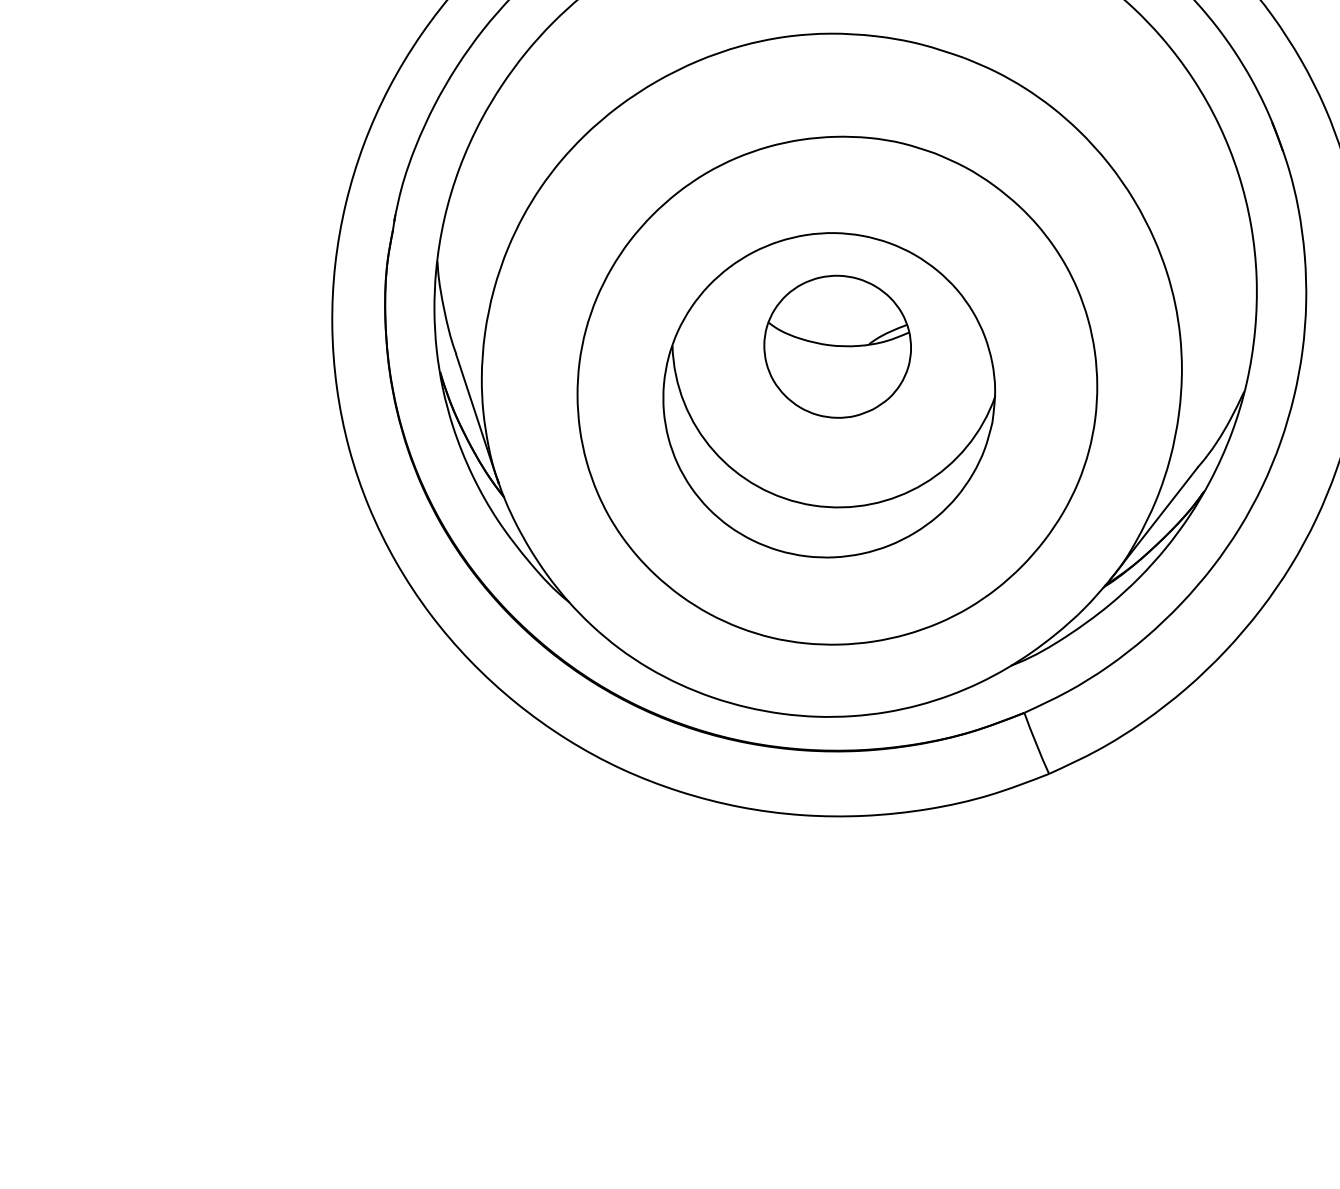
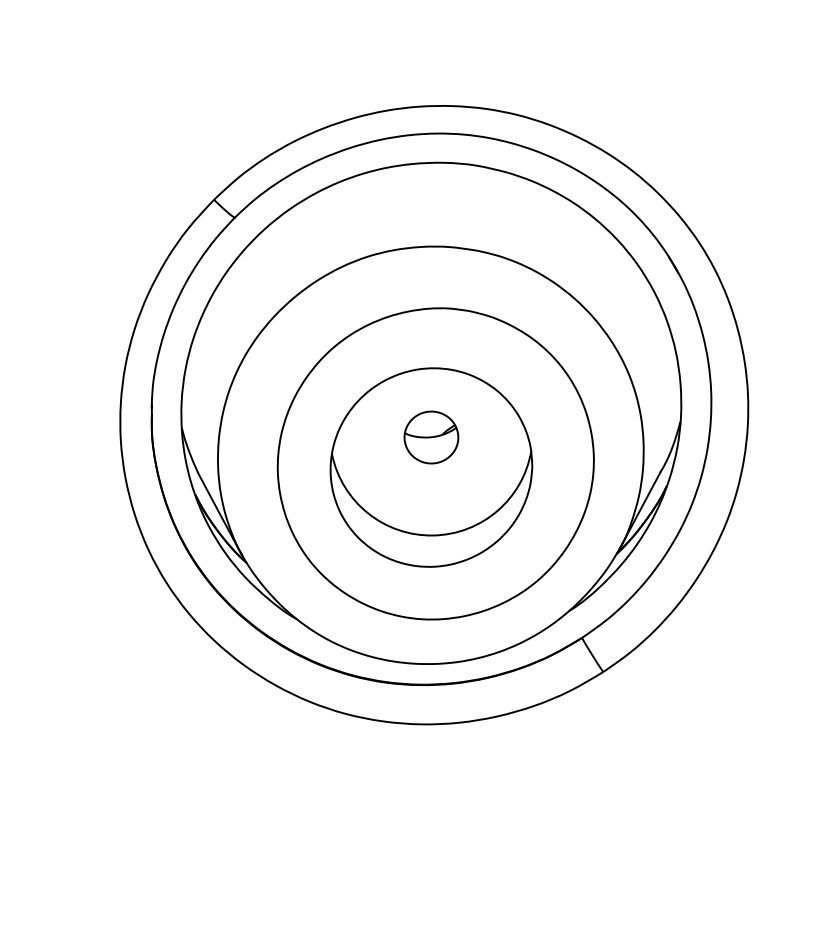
part: (837, 346) -> (431, 437), size x0.6

